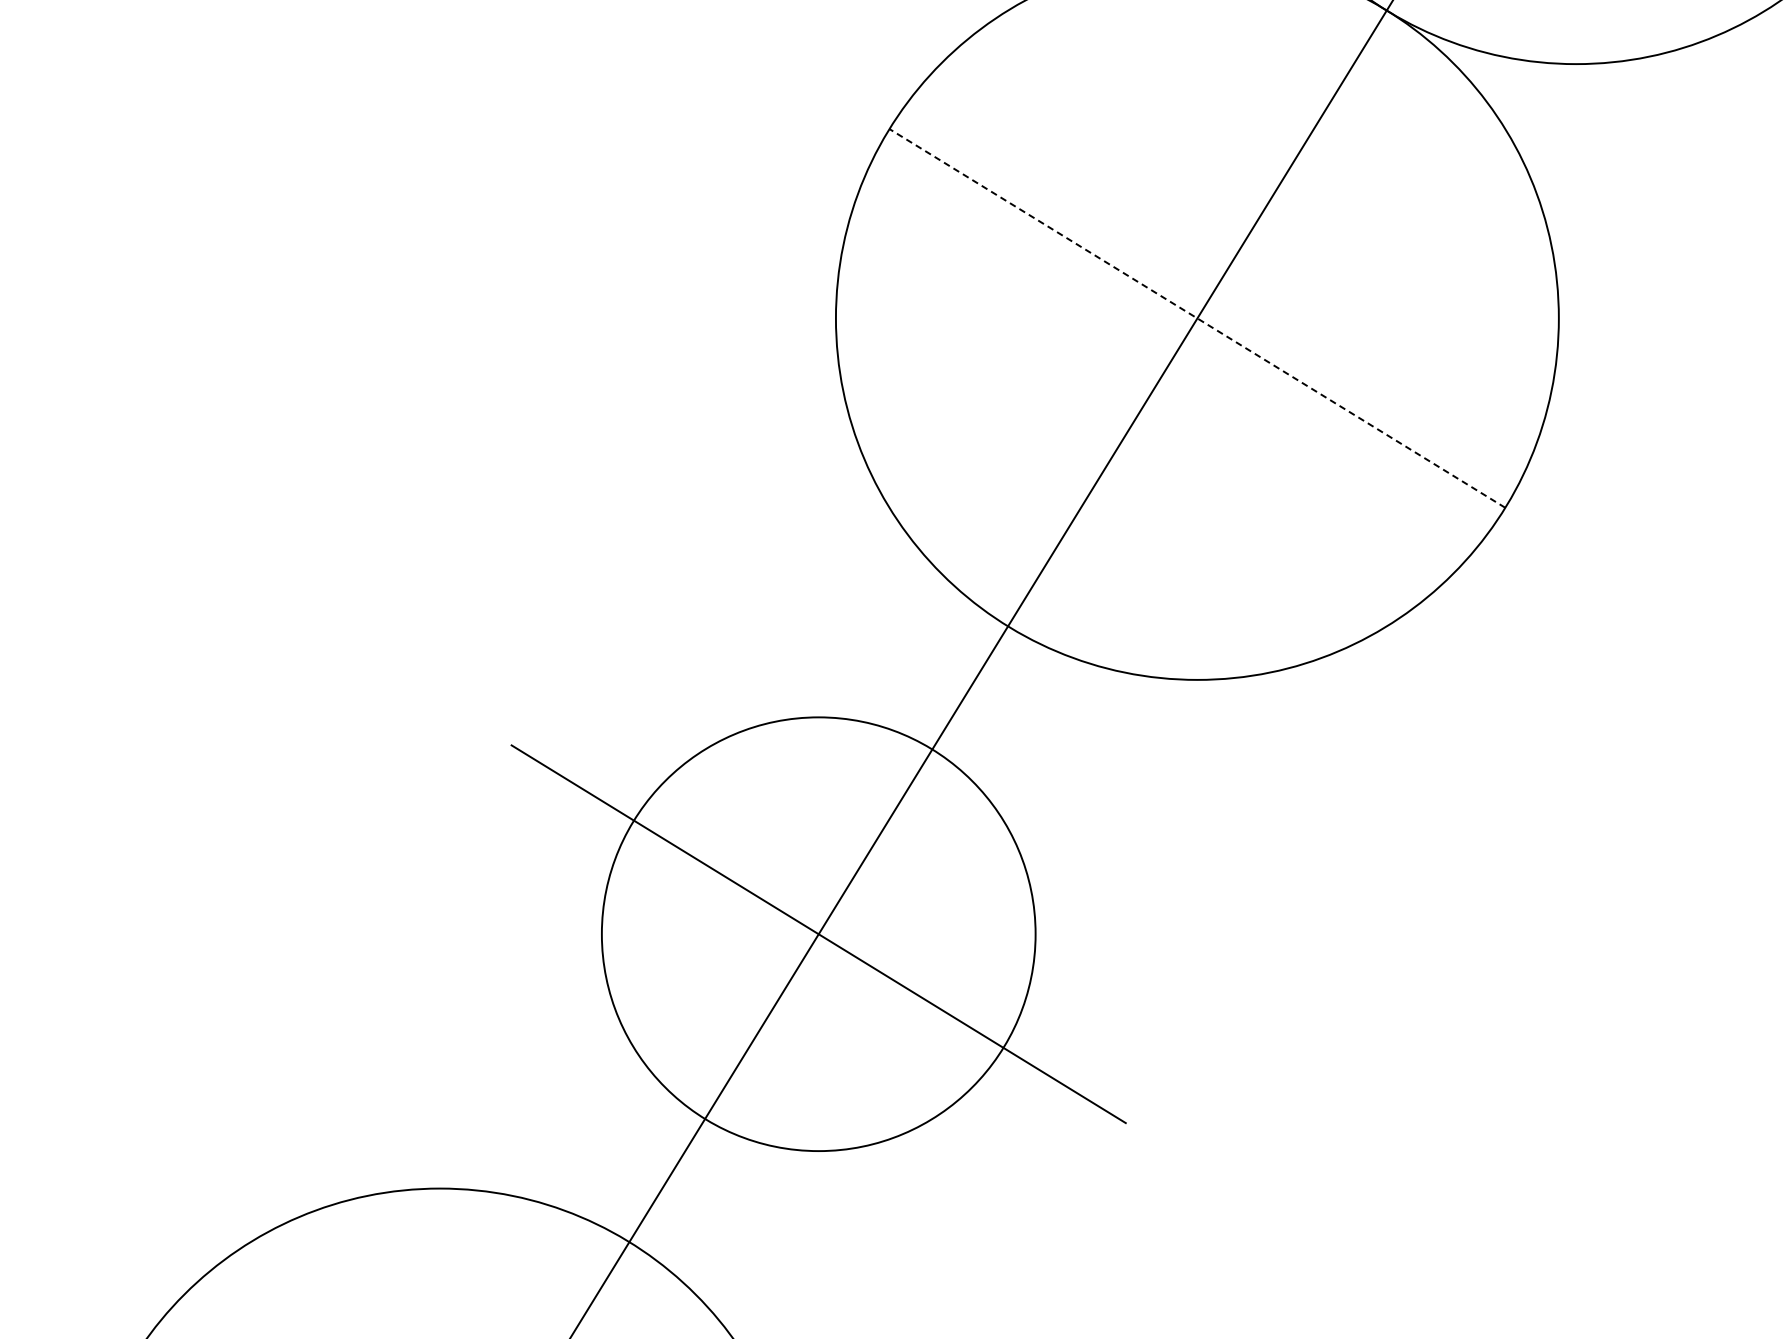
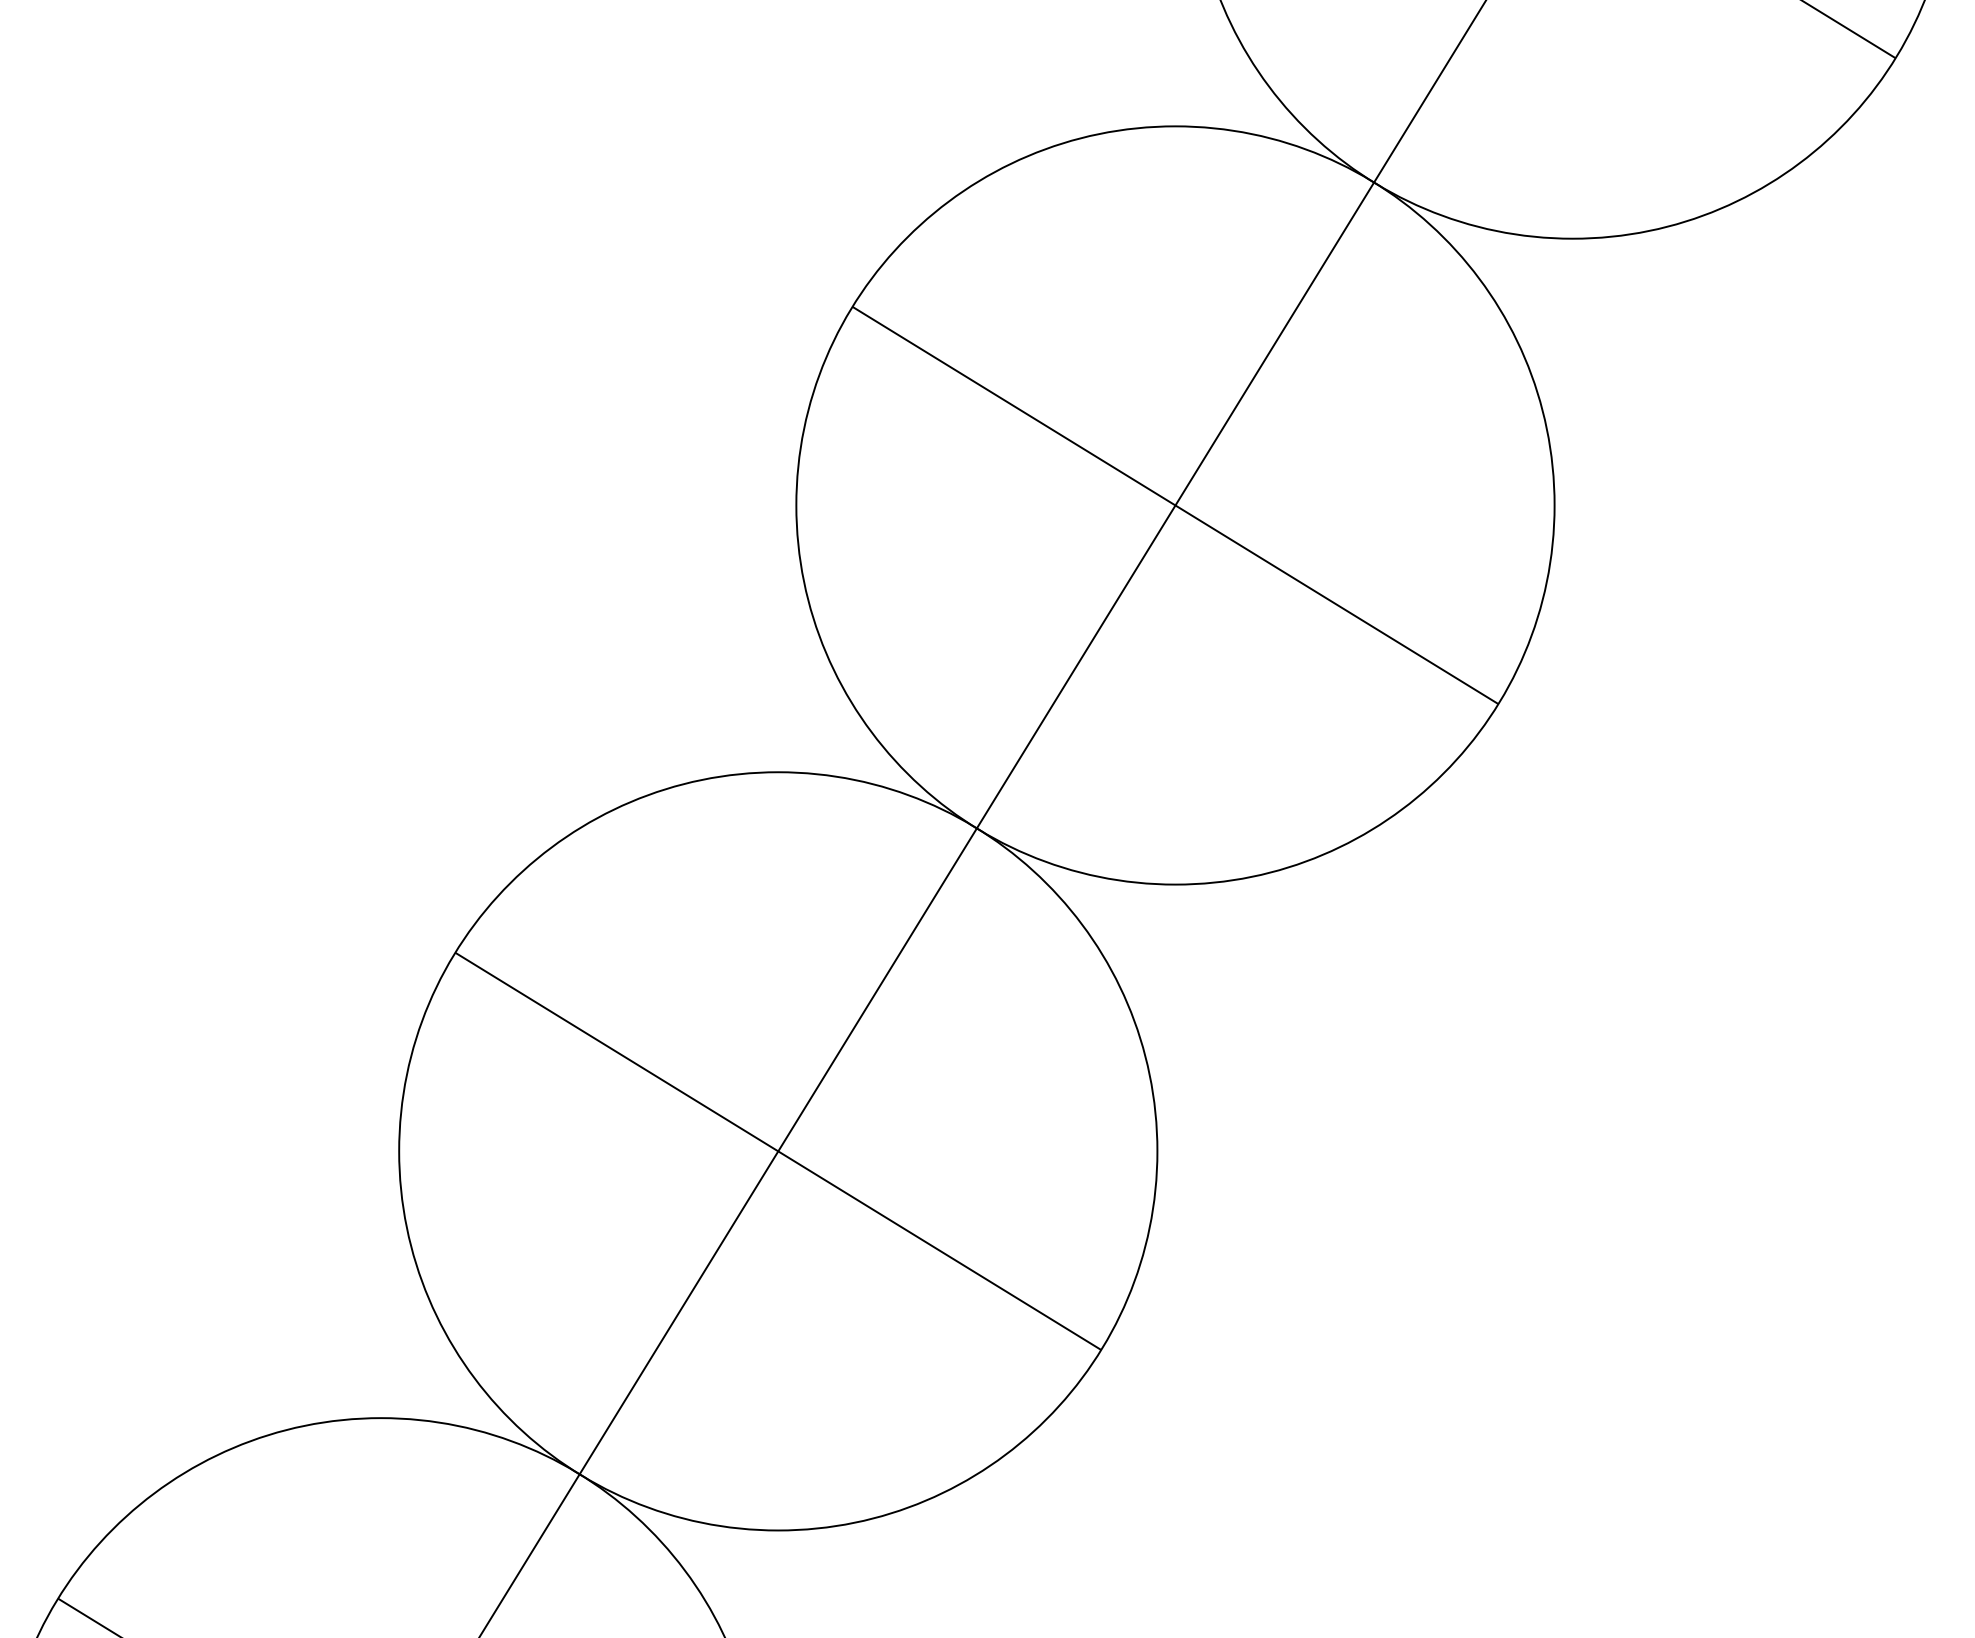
line: (1197, 318) -> (1175, 505), dashed -> solid
circle: (818, 934) -> (778, 1151), size x1.67

